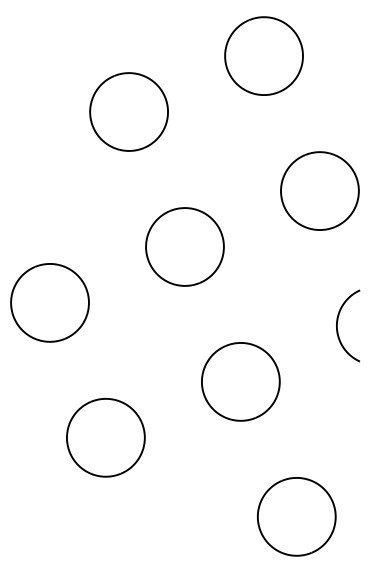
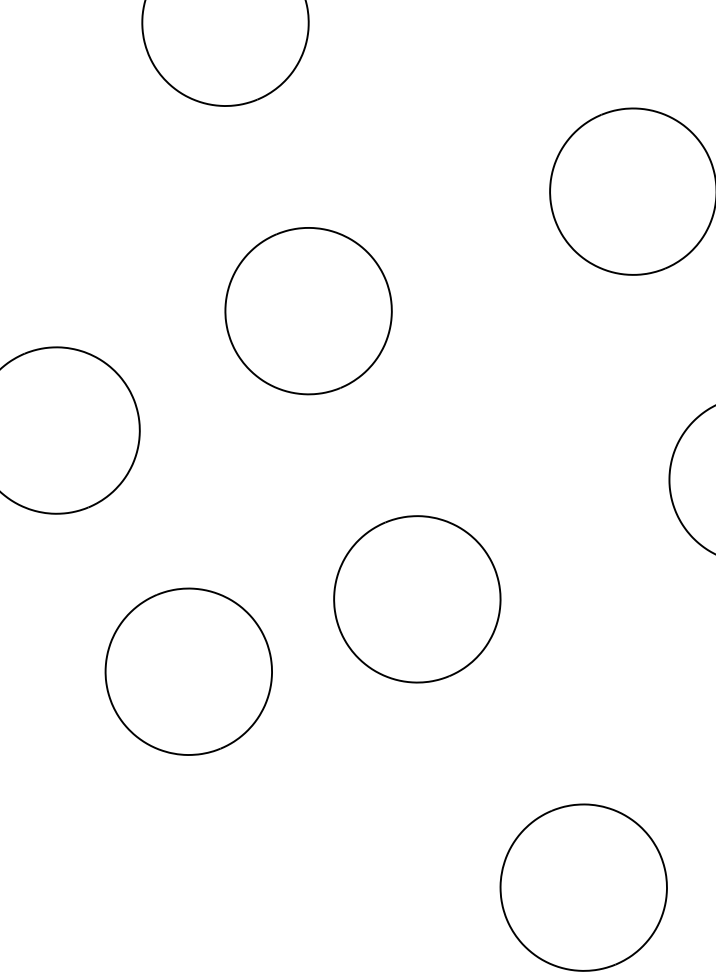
part: (184, 246) -> (307, 310), moved
part: (240, 381) -> (416, 598), moved
part: (105, 437) -> (187, 671), moved

